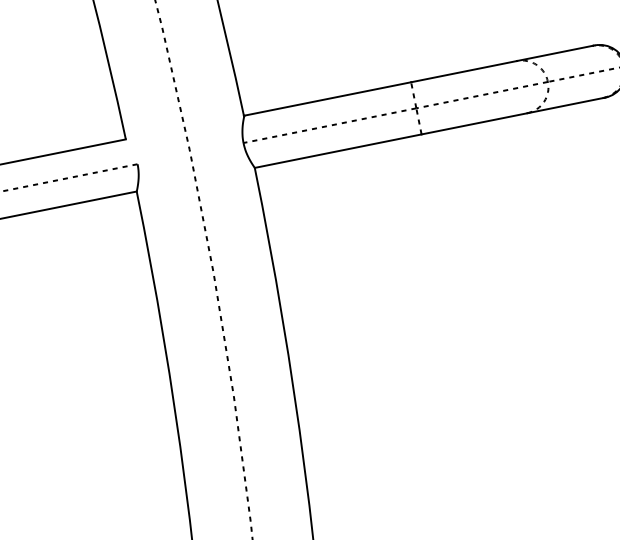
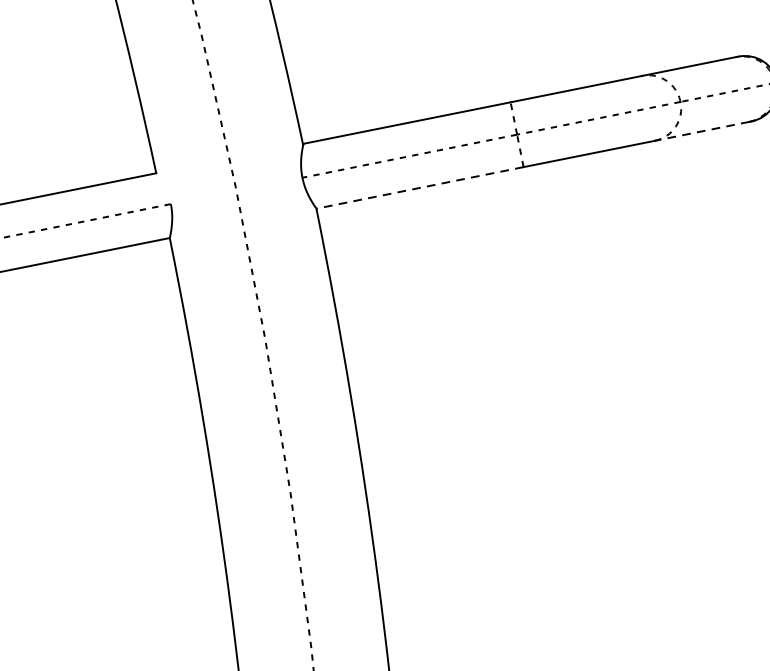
line: (565, 105) -> (702, 131), solid -> dashed
line: (337, 151) -> (419, 188), solid -> dashed

